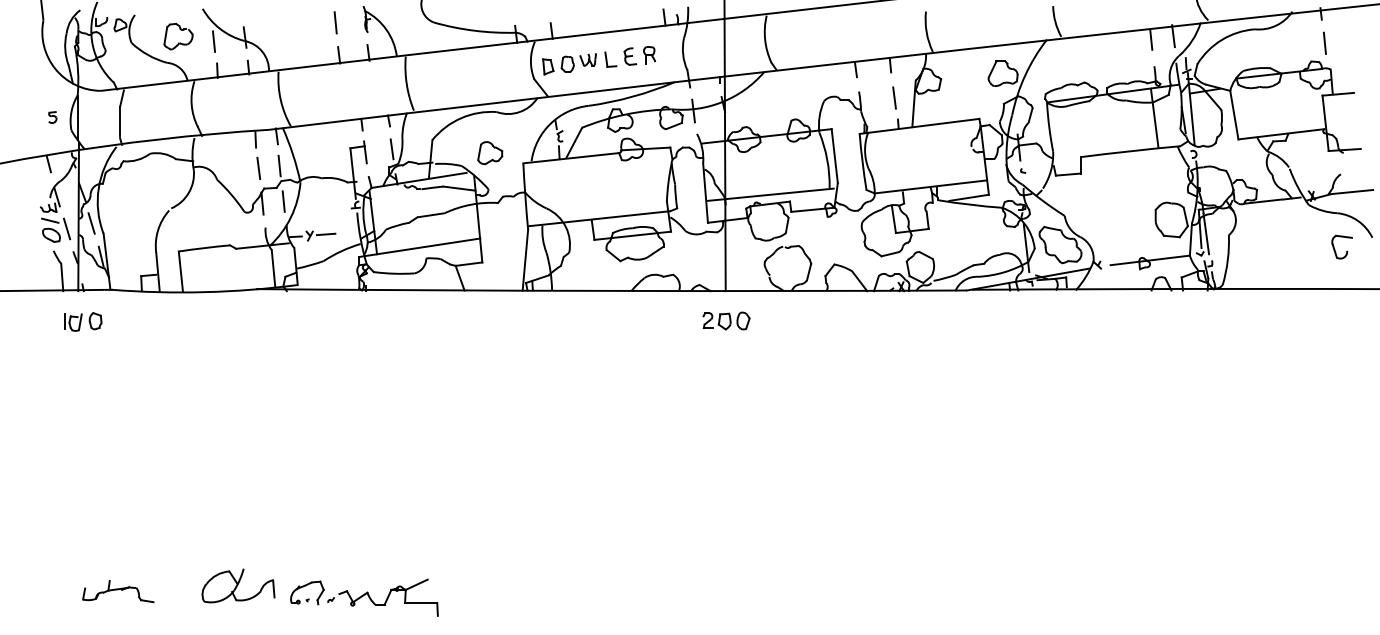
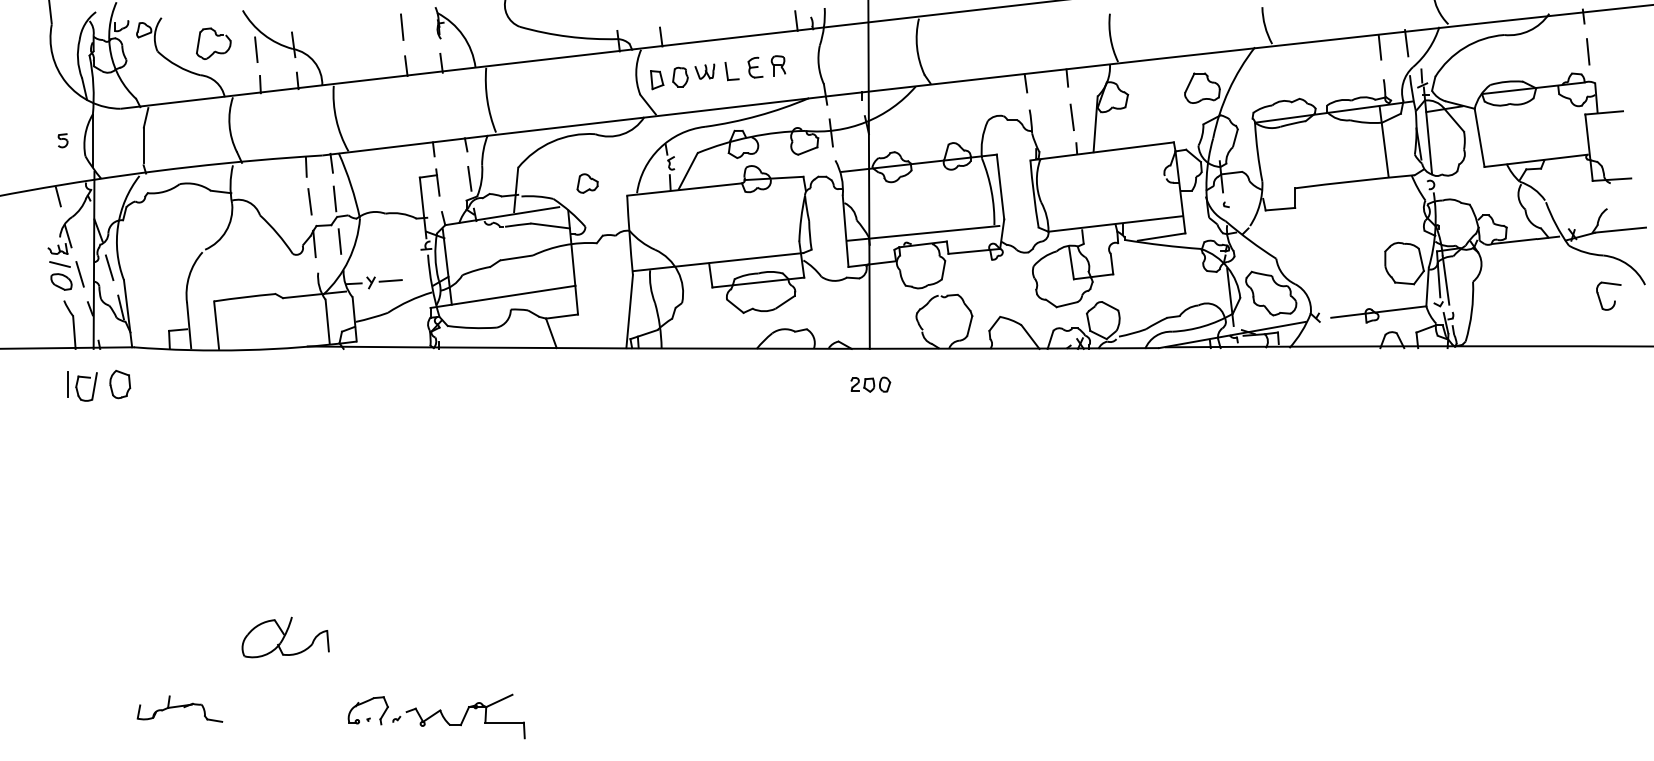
part: (490, 153) -> (587, 183), size x0.7
part: (726, 320) -> (870, 384), size x0.7
part: (83, 321) -> (99, 385), size x1.4
part: (238, 585) -> (285, 637), moved
part: (118, 591) -> (180, 708), moved

